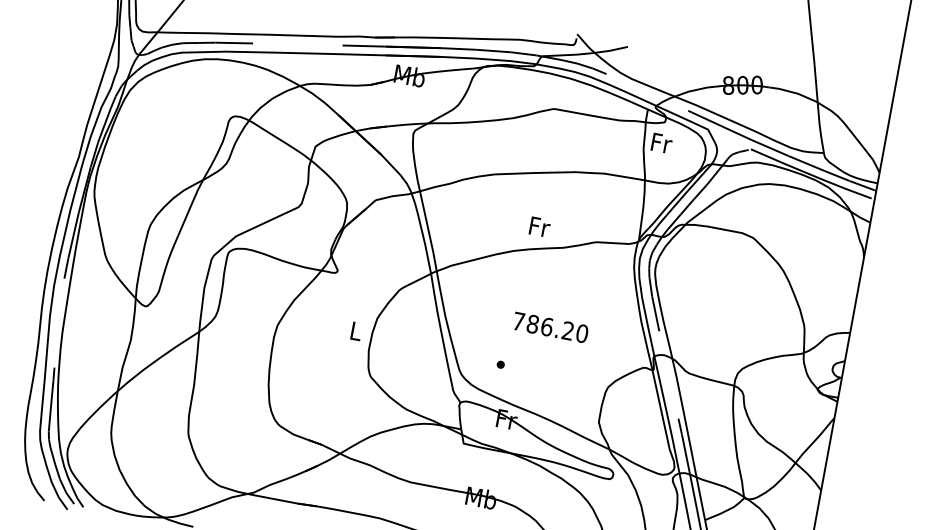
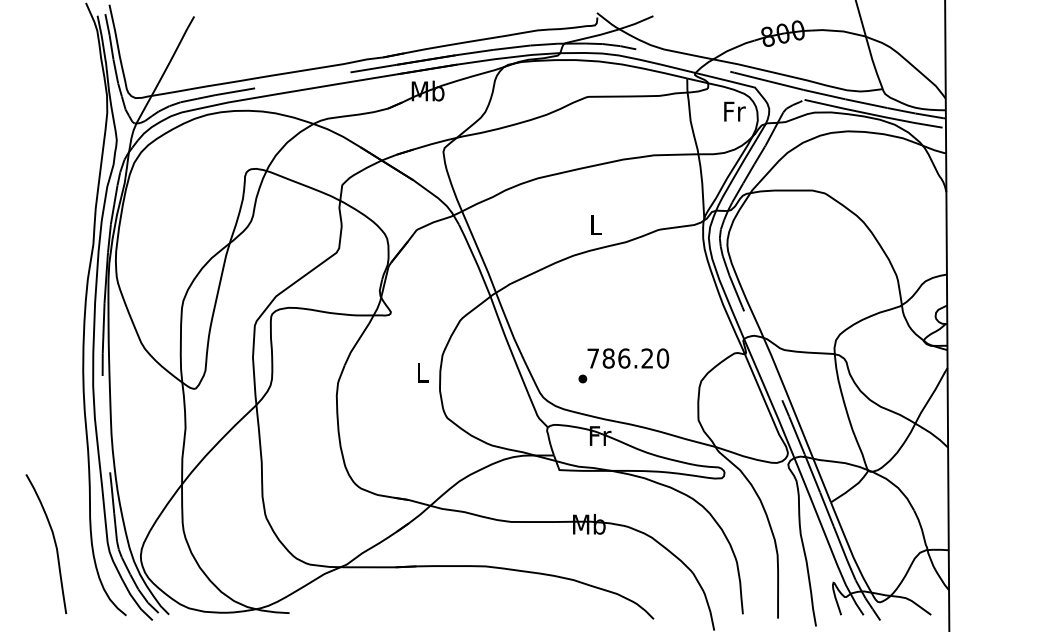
text: (661, 143) -> (734, 111), moved
text: (540, 226) -> (596, 224), Fr -> L
text: (550, 327) -> (628, 358), moved

